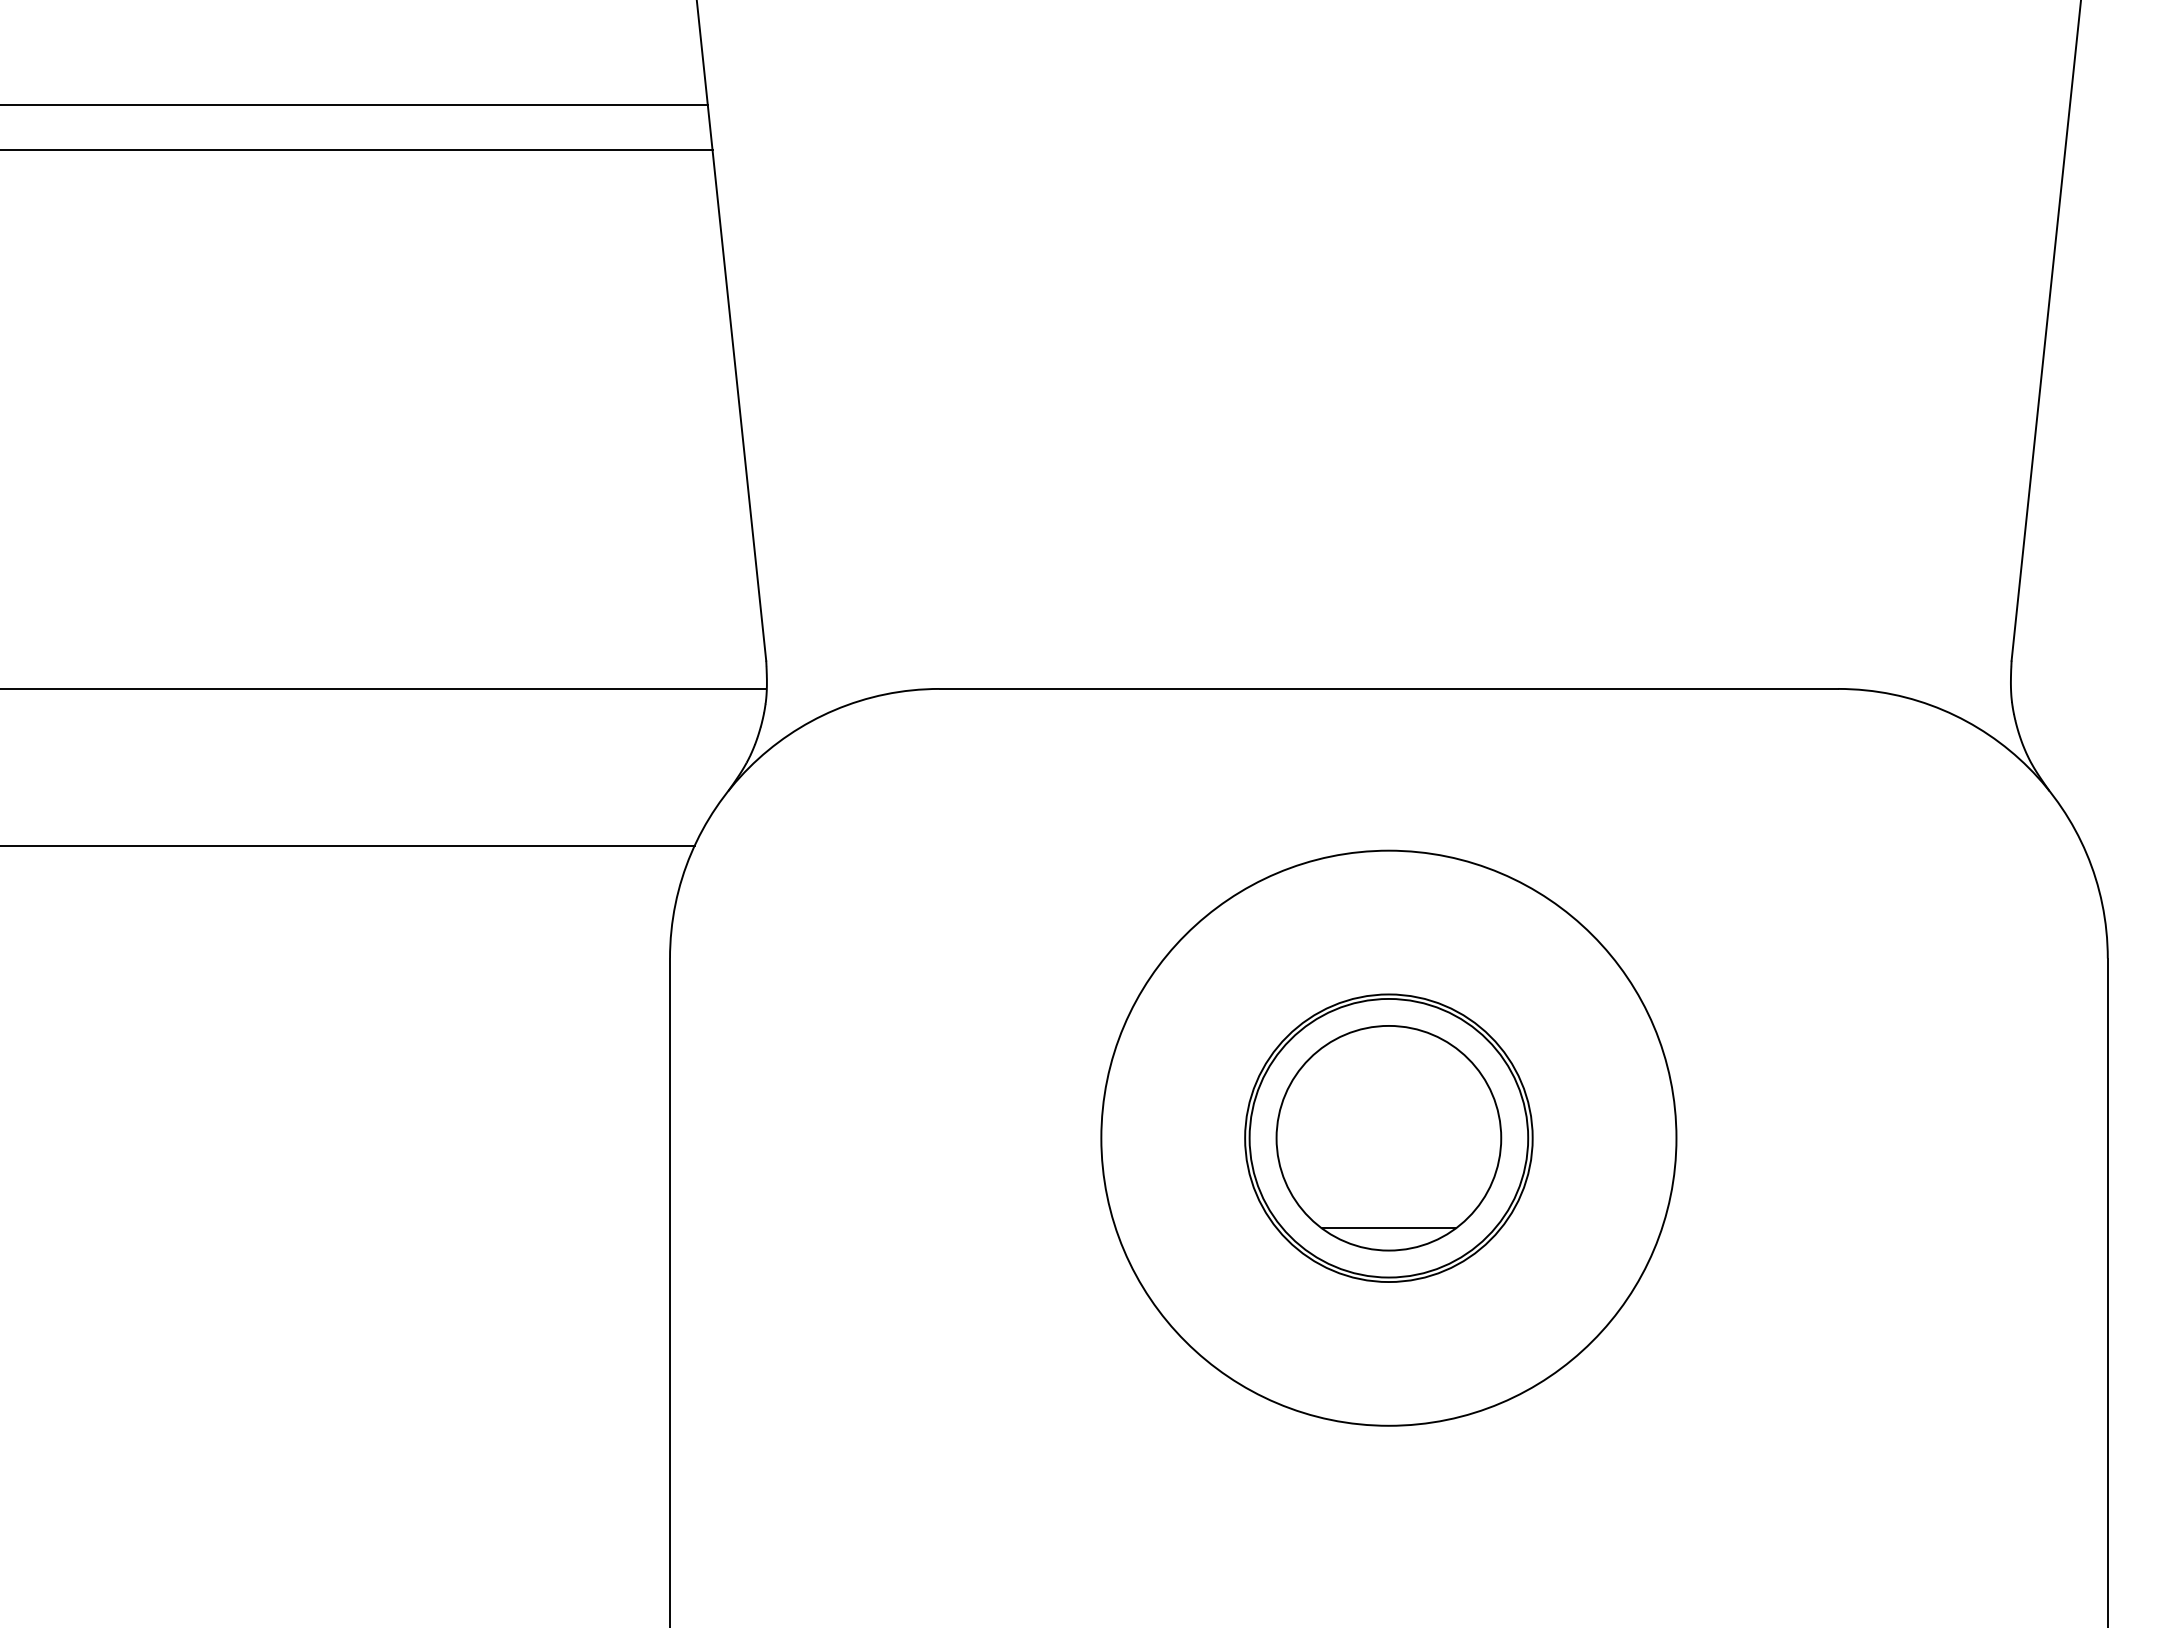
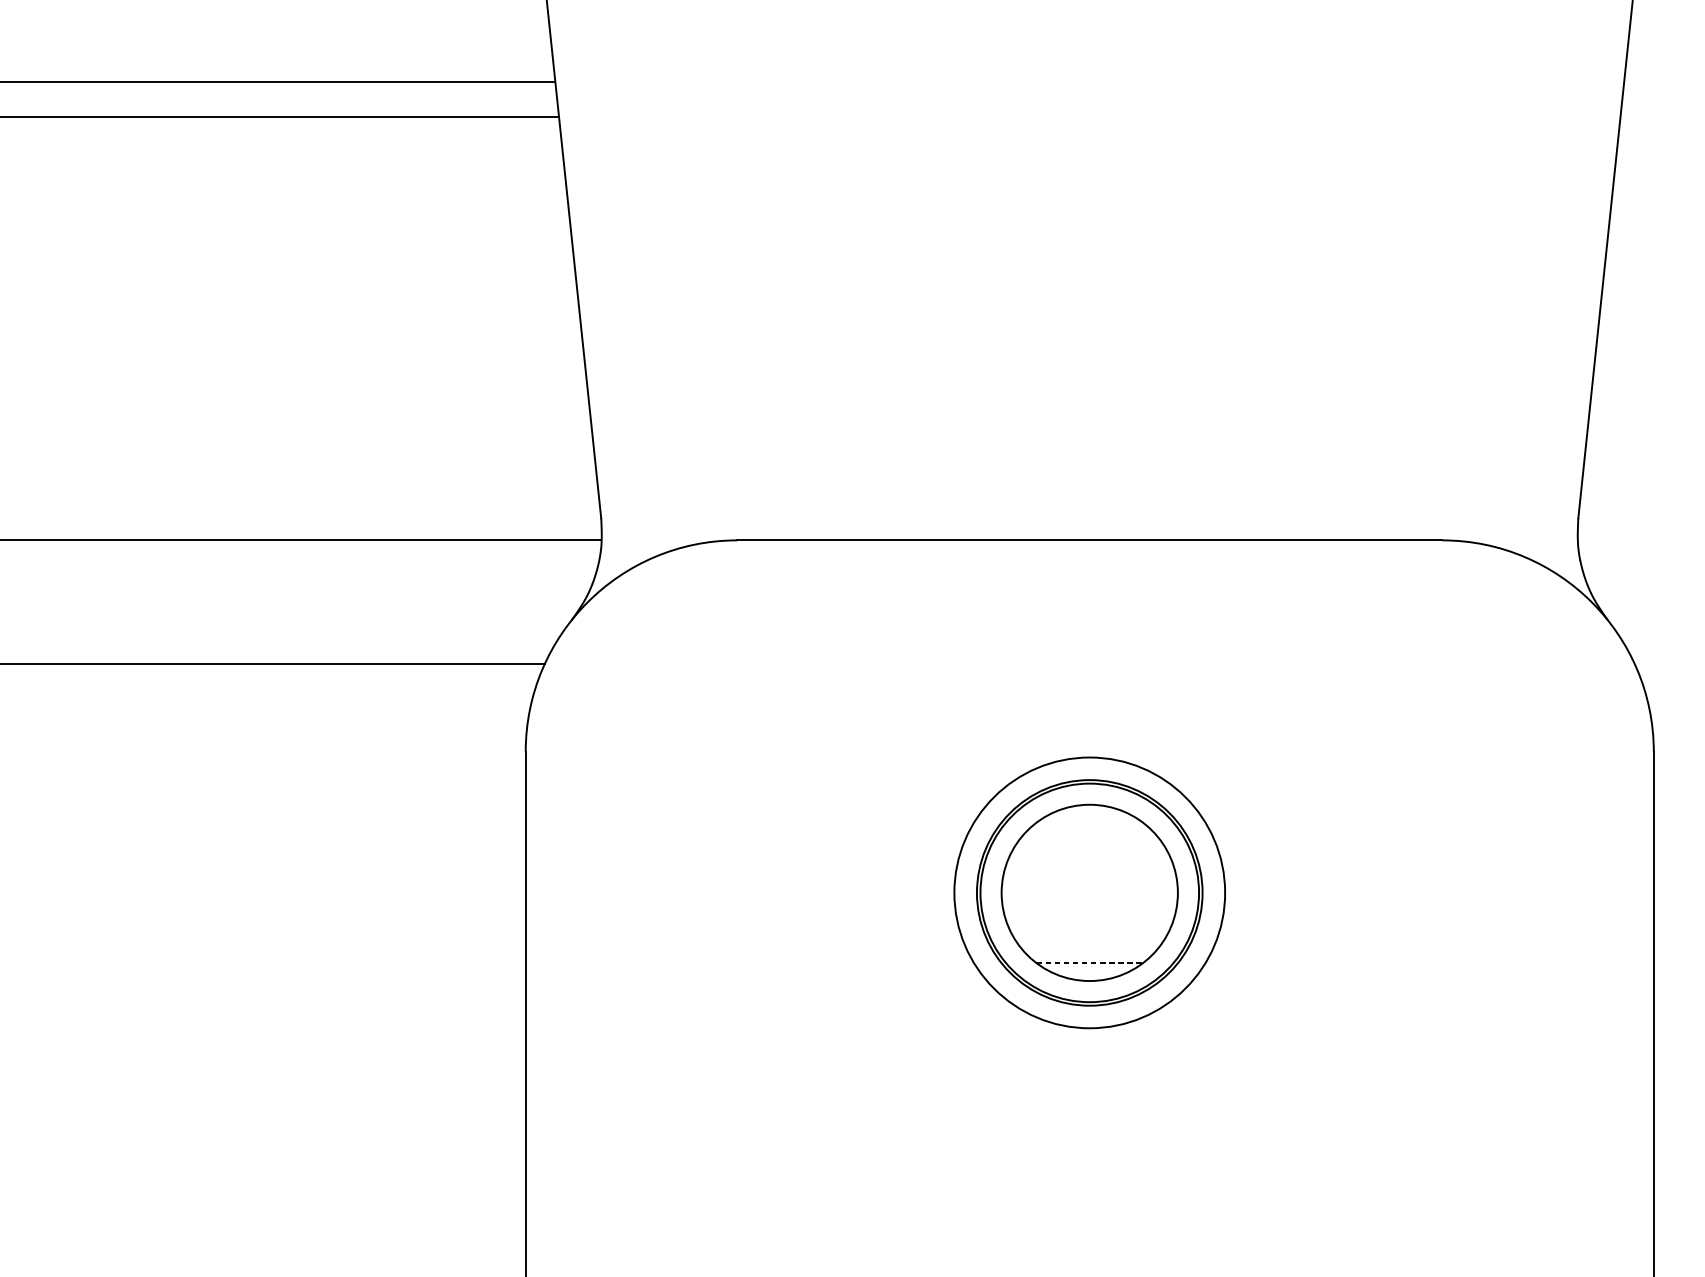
circle: (1388, 1137) -> (1089, 892), size x0.6
line: (1389, 1228) -> (1090, 963), solid -> dashed

